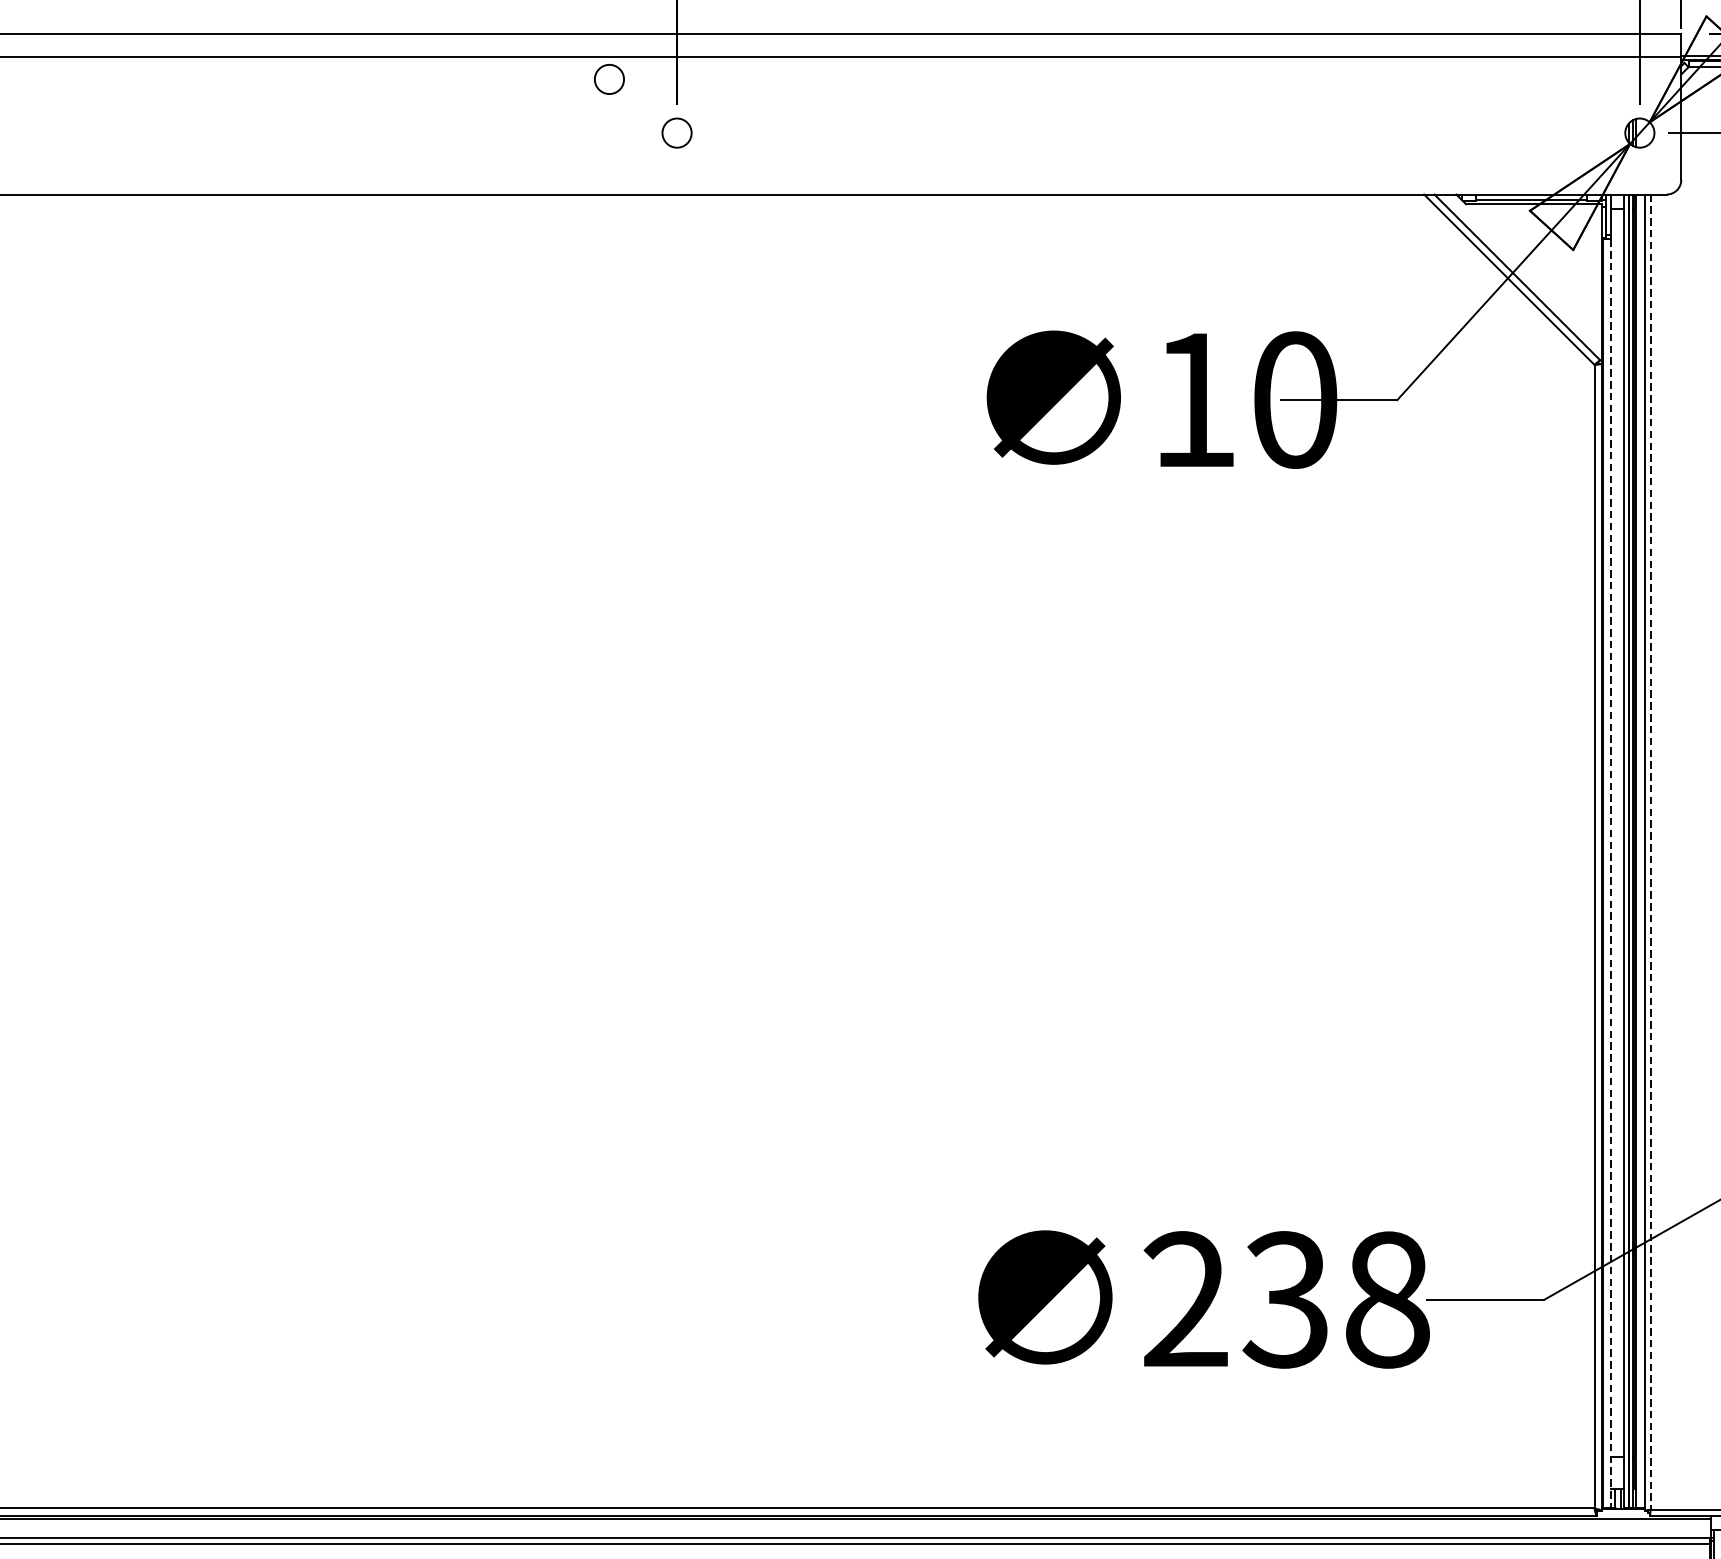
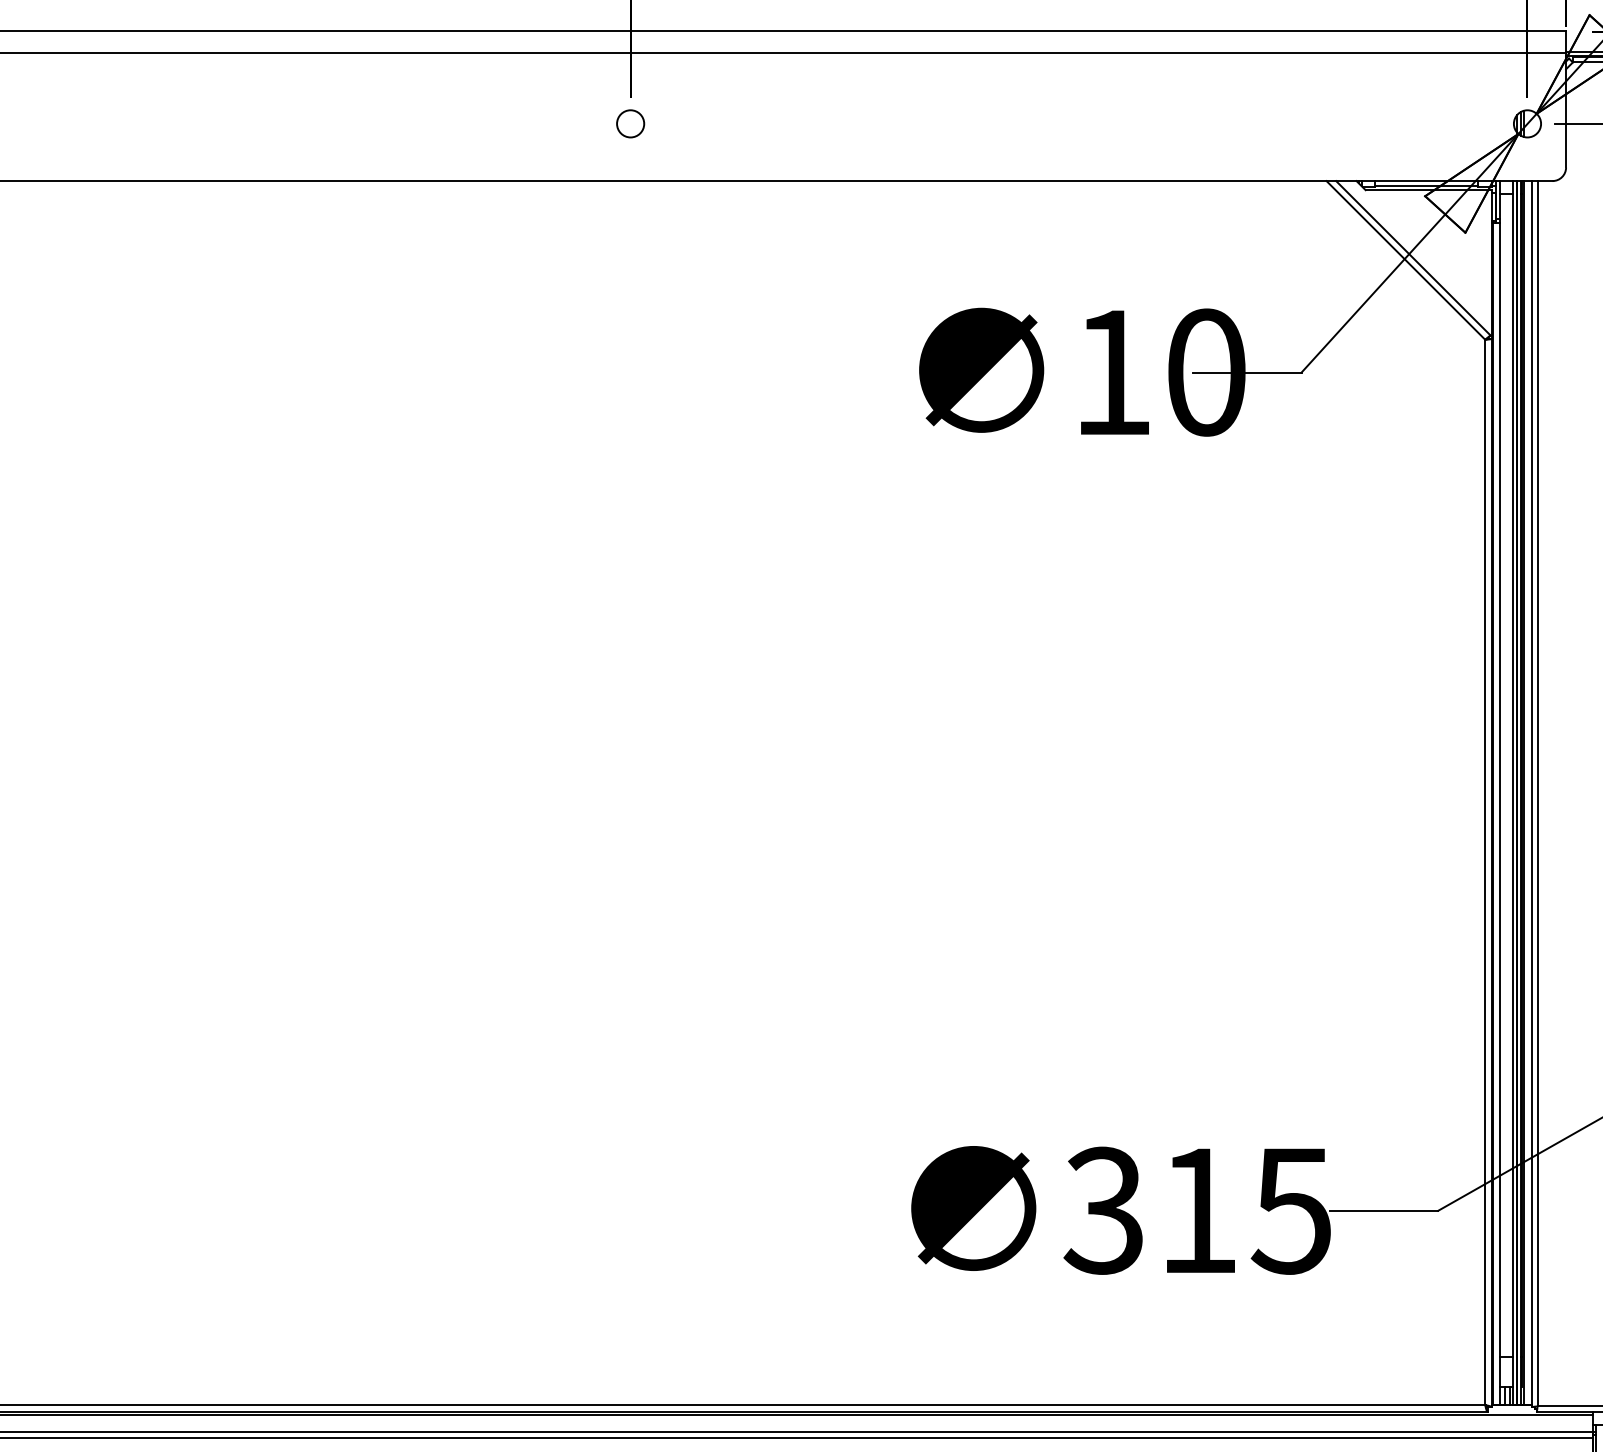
circle: (609, 79) -> (567, 73), removed
line: (1650, 851) -> (1537, 793), dashed -> solid
line: (1610, 874) -> (1500, 814), dashed -> solid
text: (1285, 1299) -> (1197, 1210), 238 -> 315

